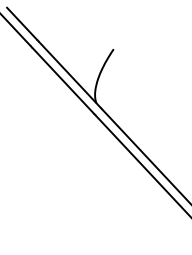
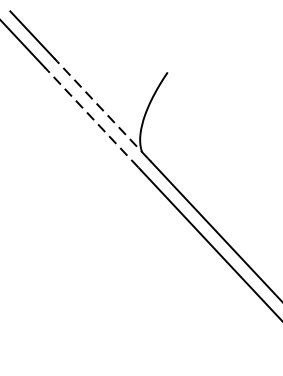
line: (69, 74) -> (102, 109), solid -> dashed
line: (63, 80) -> (93, 118), solid -> dashed

